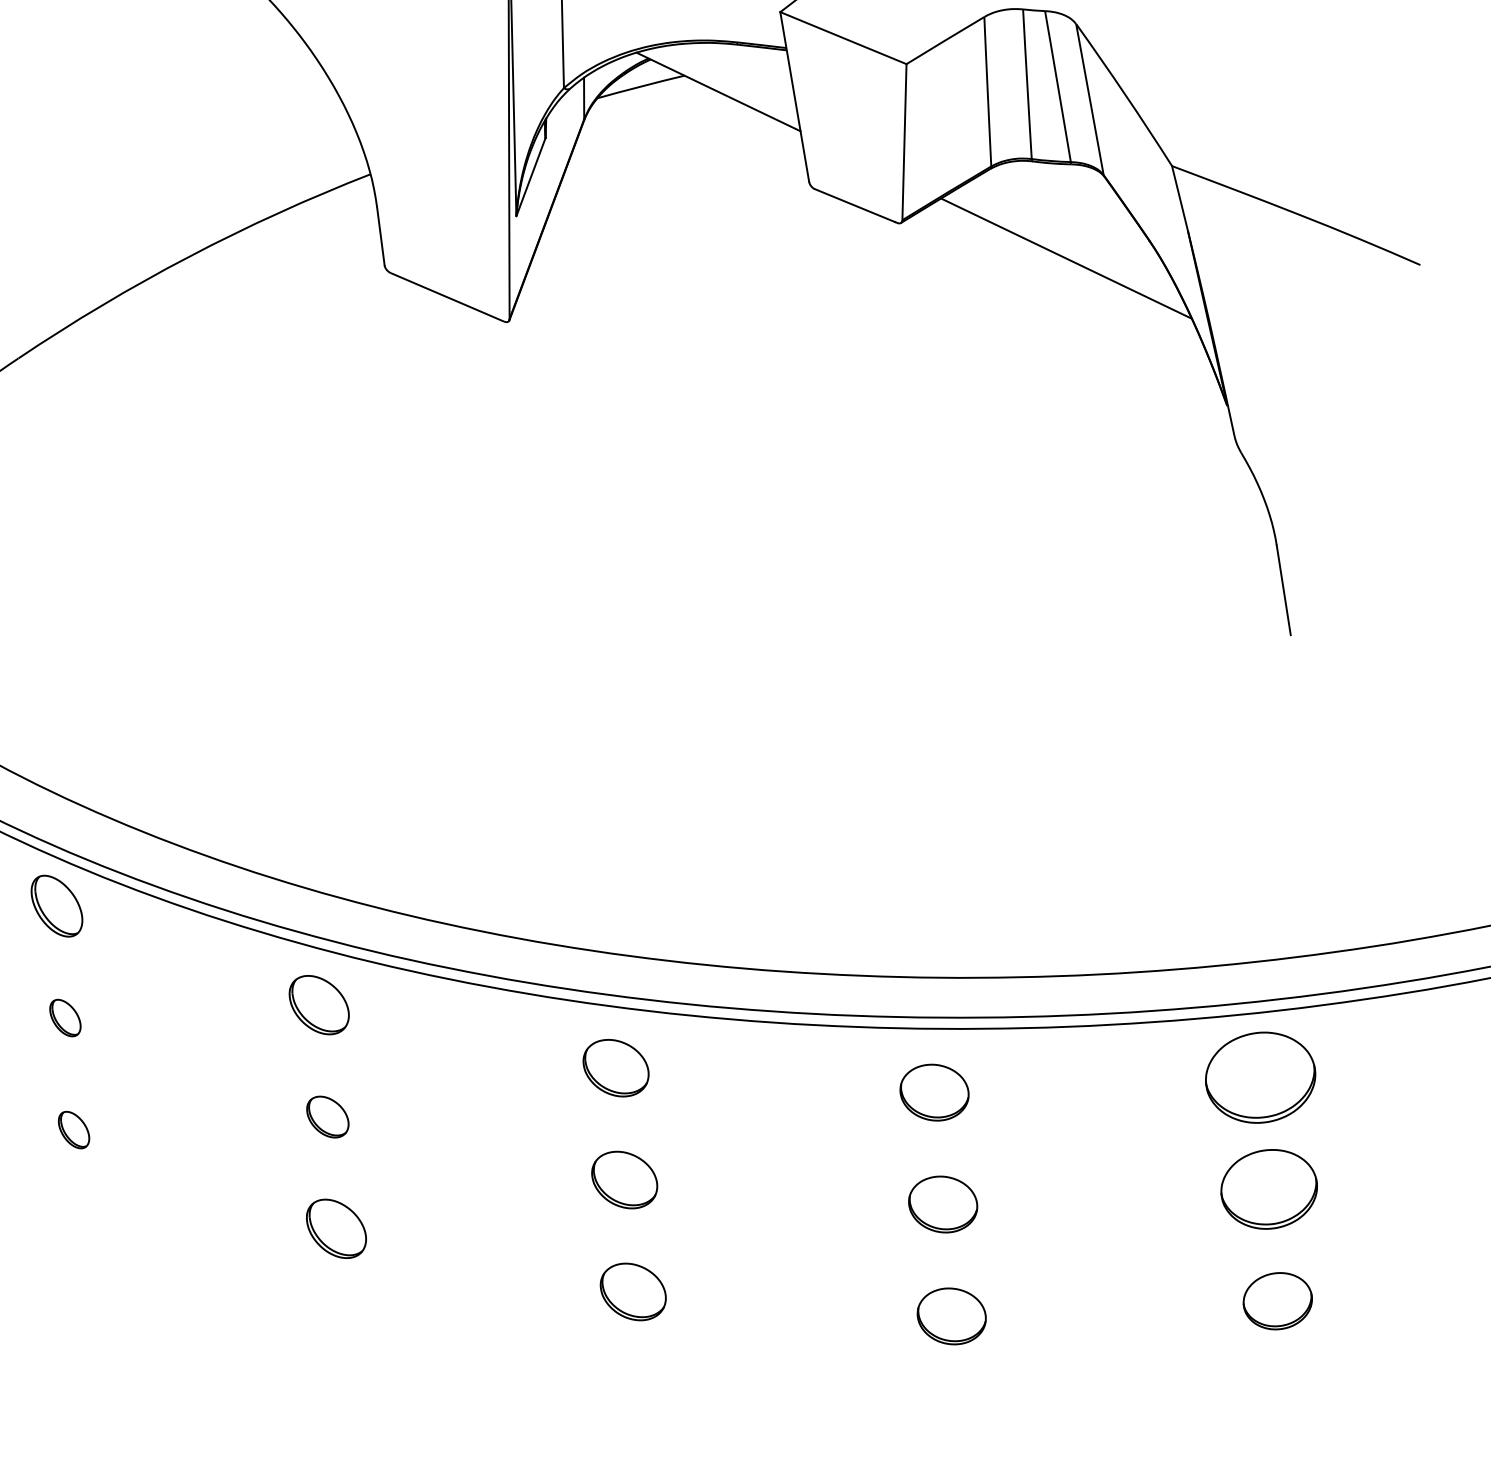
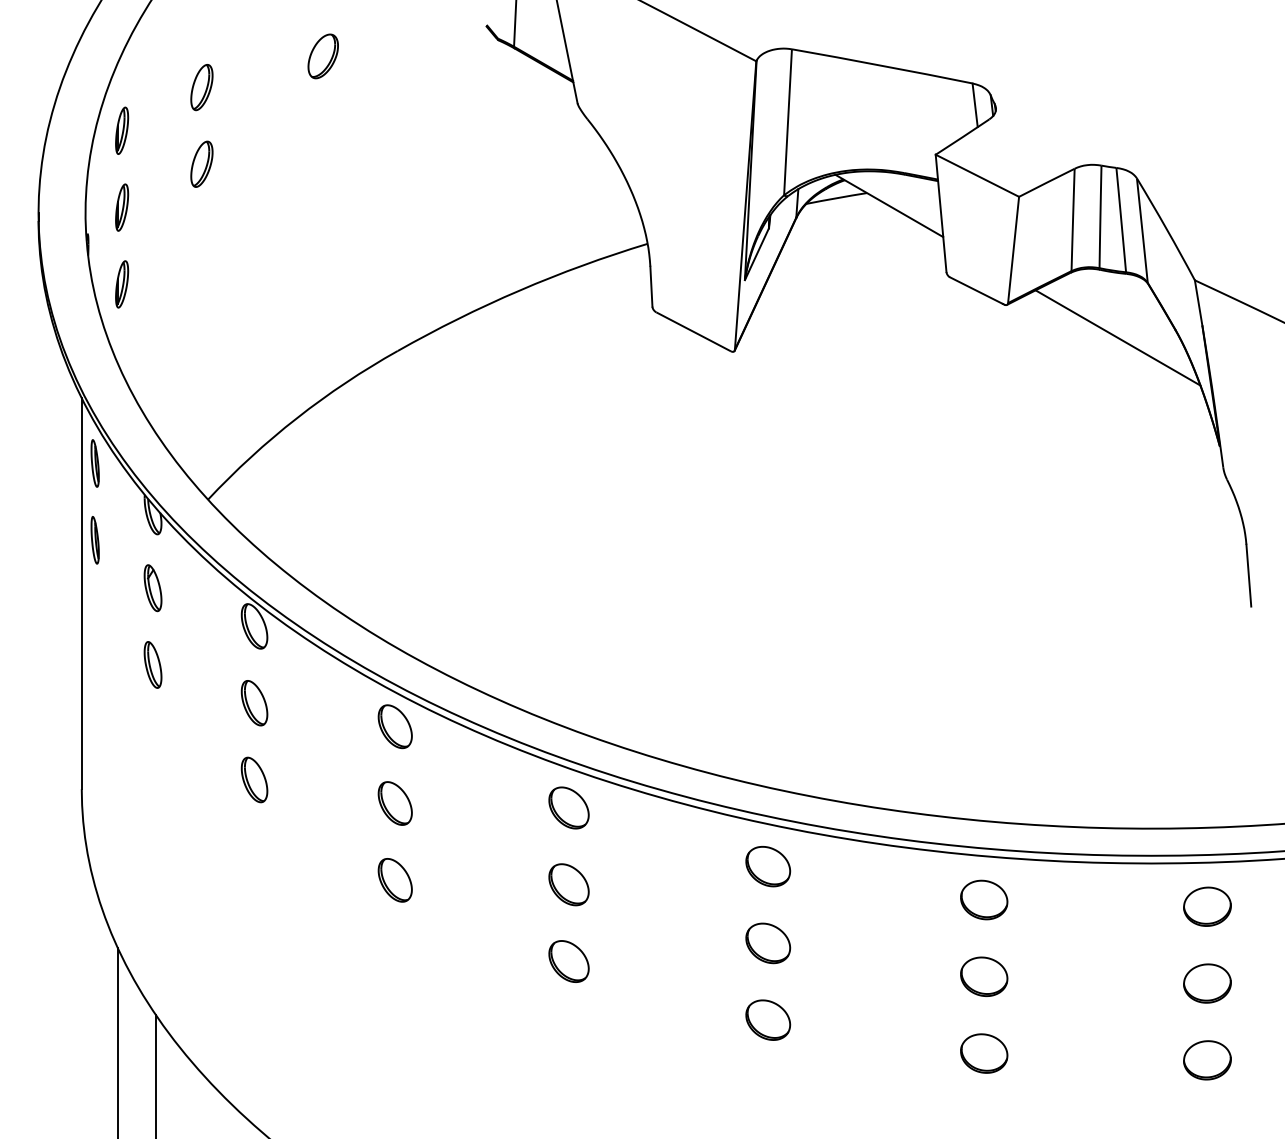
part: (64, 1018) -> (394, 803), size x1.67
part: (1260, 1077) -> (1207, 906), size x0.62
part: (327, 1116) -> (568, 884), size x1.43
part: (73, 1130) -> (394, 880), size x1.67
part: (1269, 1189) -> (1207, 983), size x0.71

